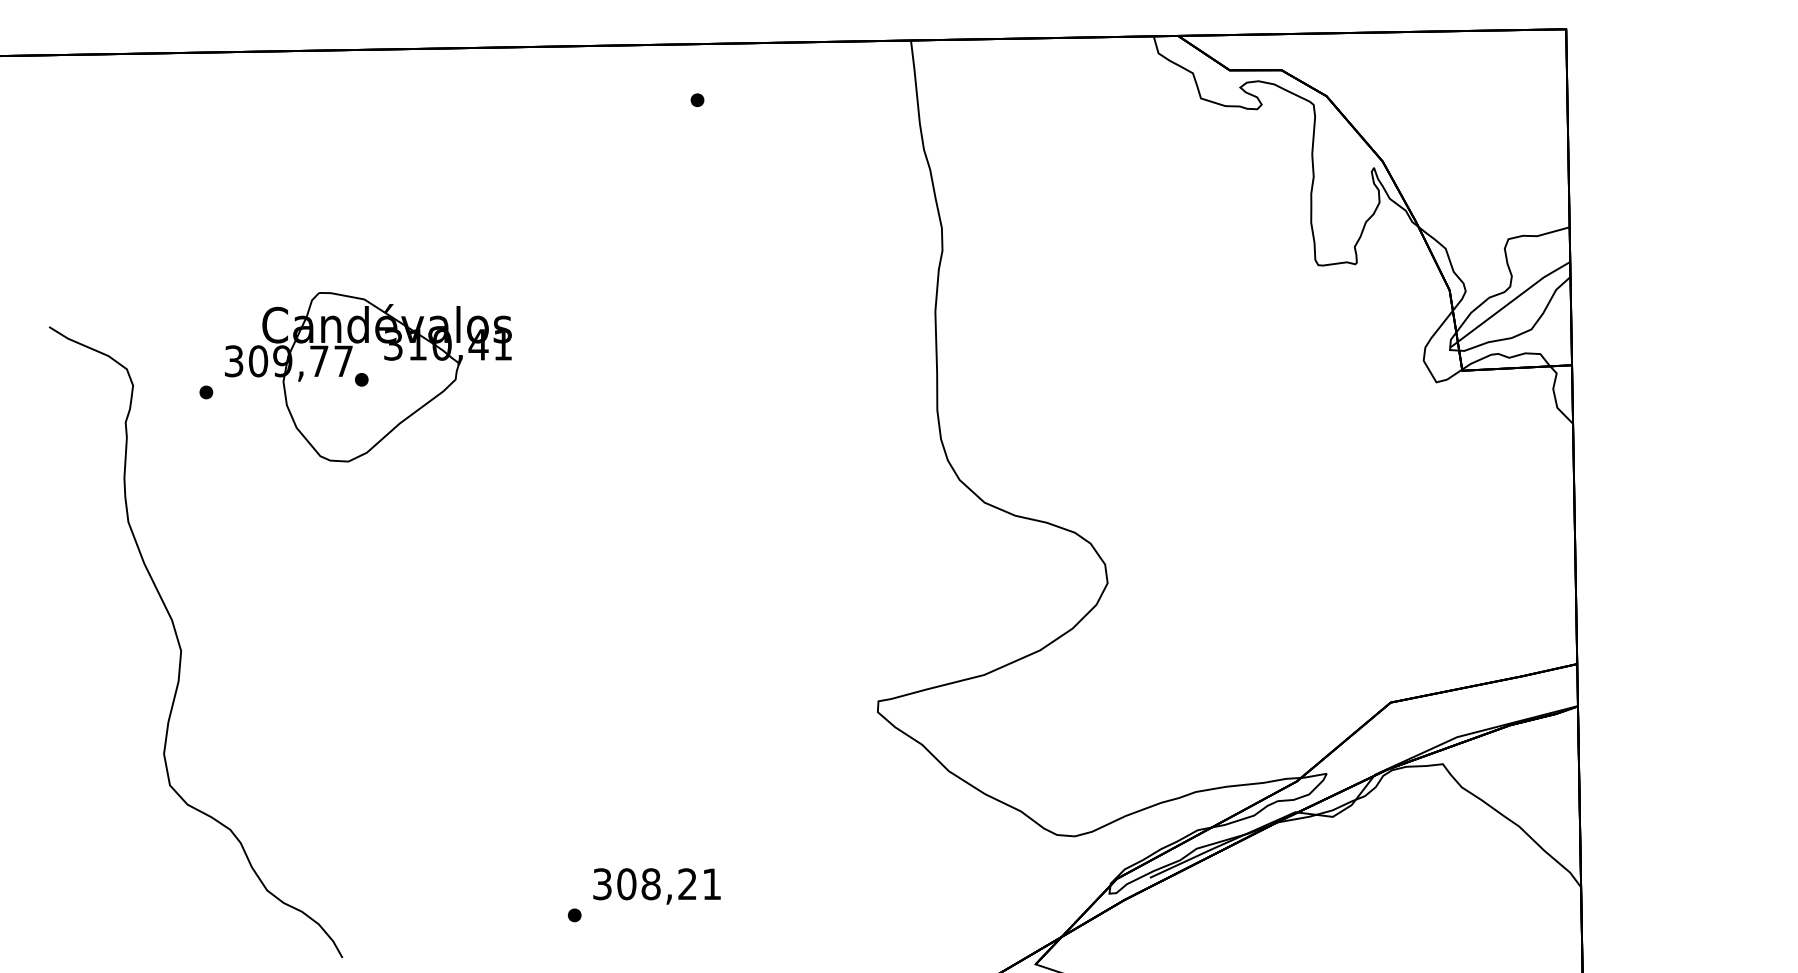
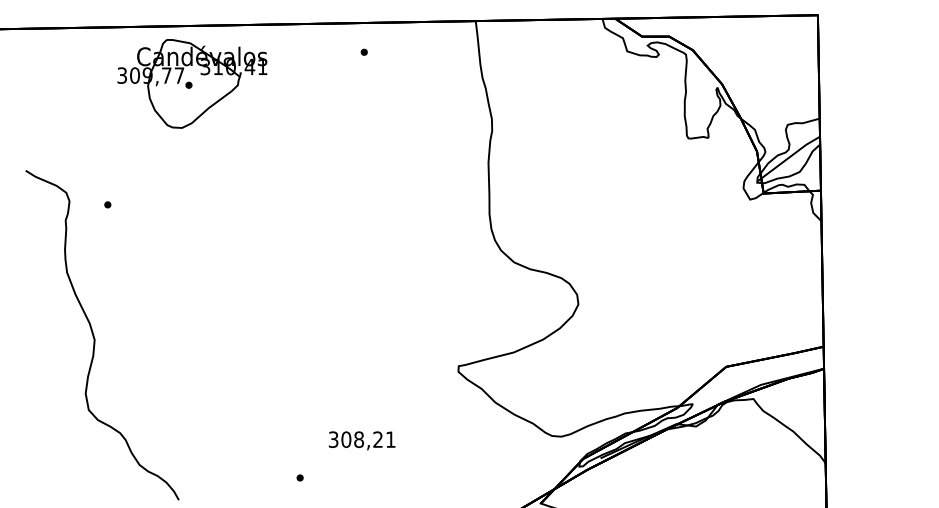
part: (368, 376) -> (192, 83), moved
text: (655, 885) -> (361, 440), moved

